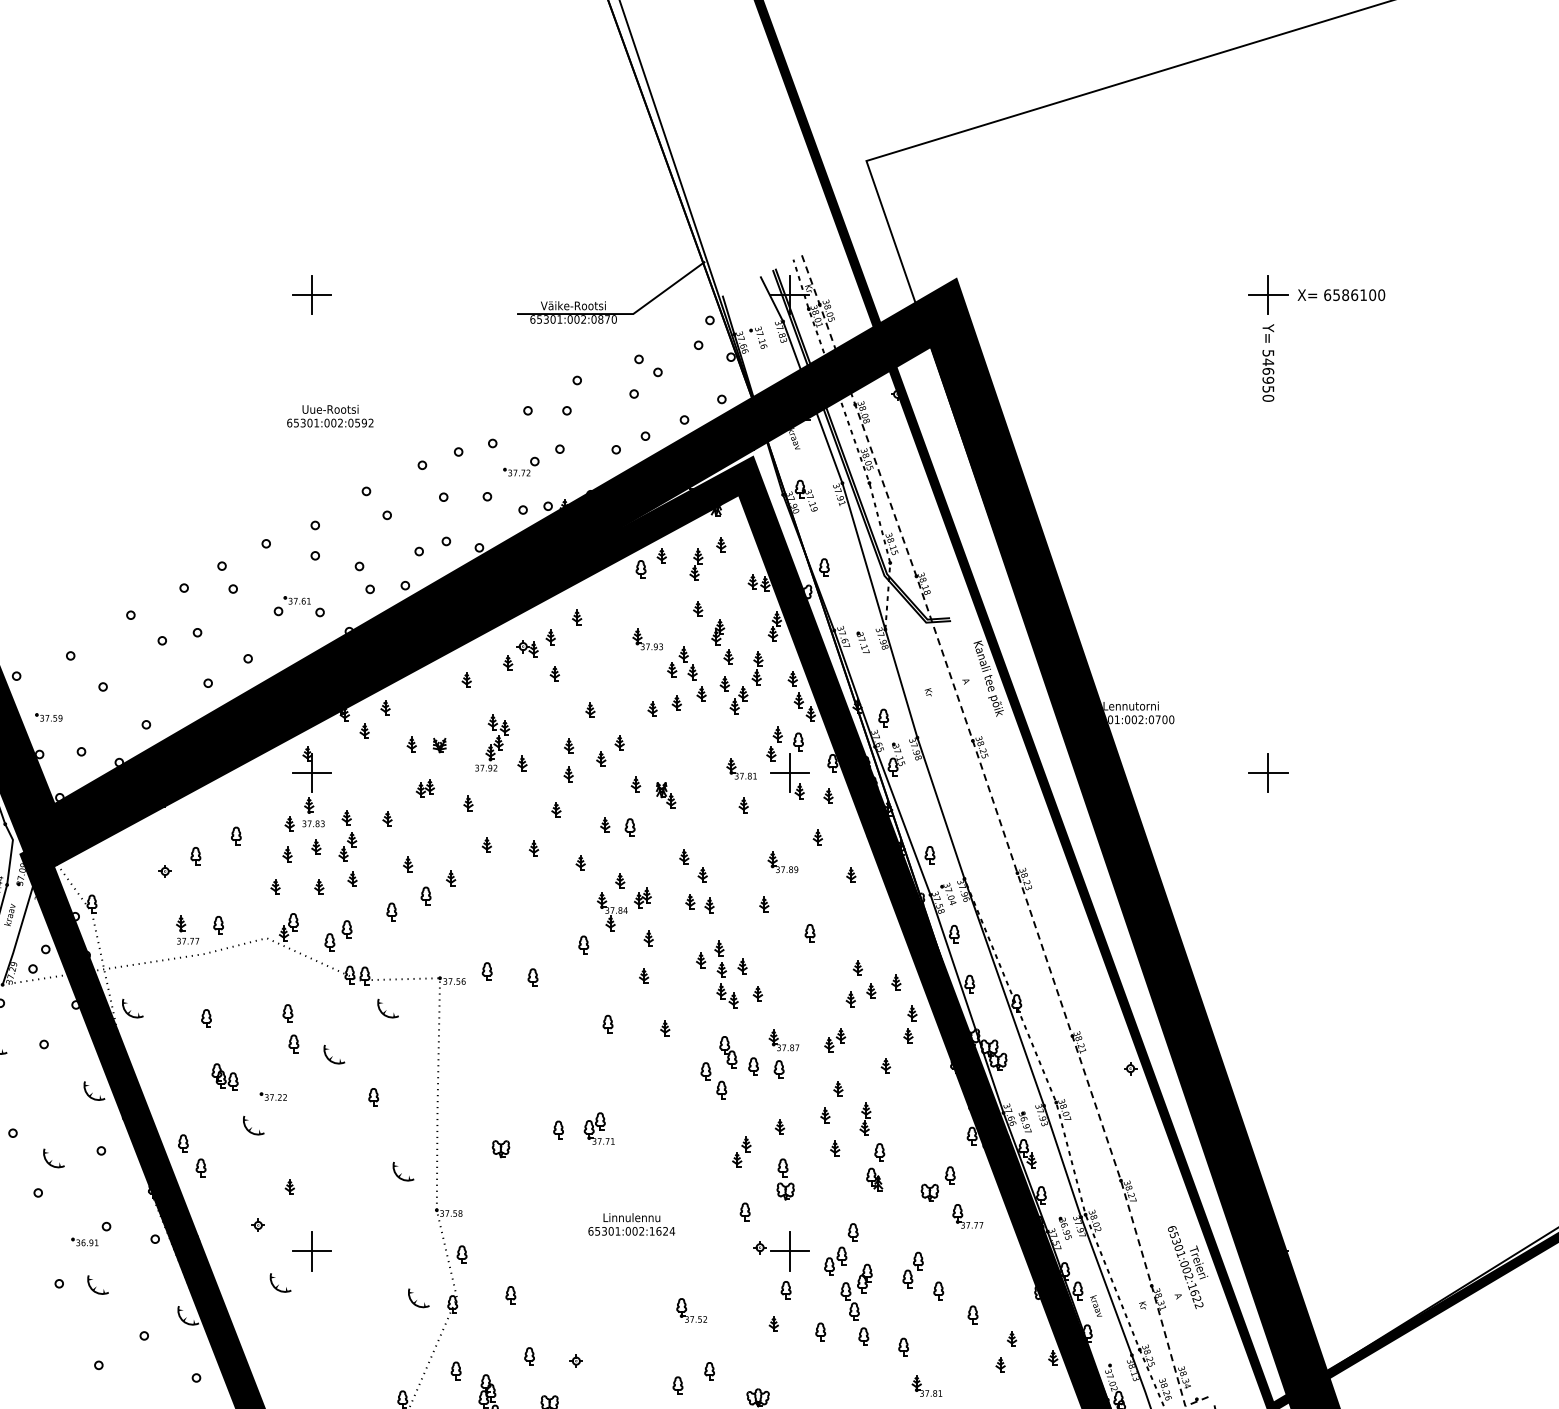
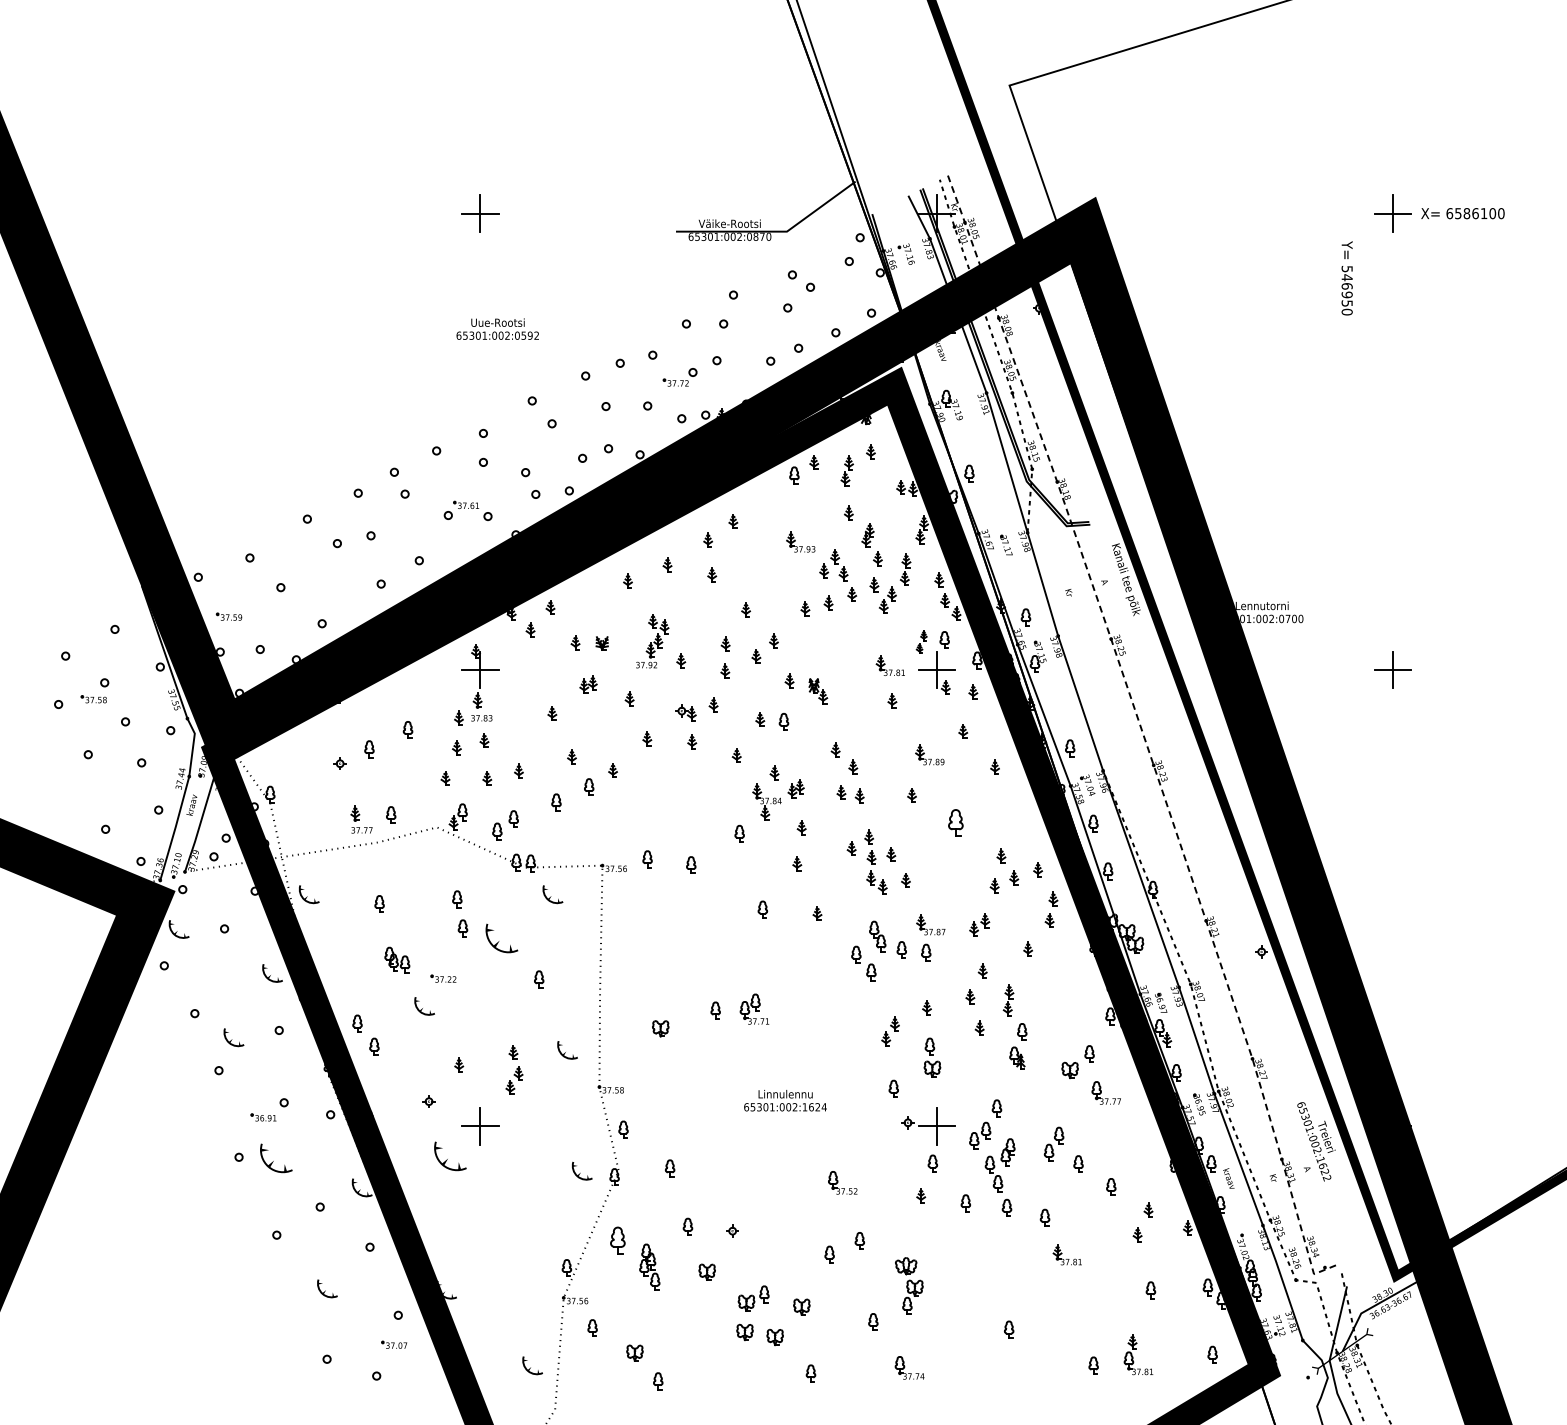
text: (1267, 363) -> (1346, 278), moved
part: (526, 648) -> (685, 712), moved
part: (774, 743) -> (921, 641), size x0.7
part: (347, 835) -> (514, 1069), moved
part: (809, 933) -> (955, 822), size x1.6
part: (334, 1054) -> (501, 938), size x1.6
part: (280, 1282) -> (450, 1156), size x1.6
part: (97, 1285) -> (275, 1158), size x1.6
part: (455, 1370) -> (617, 1240), size x1.6

